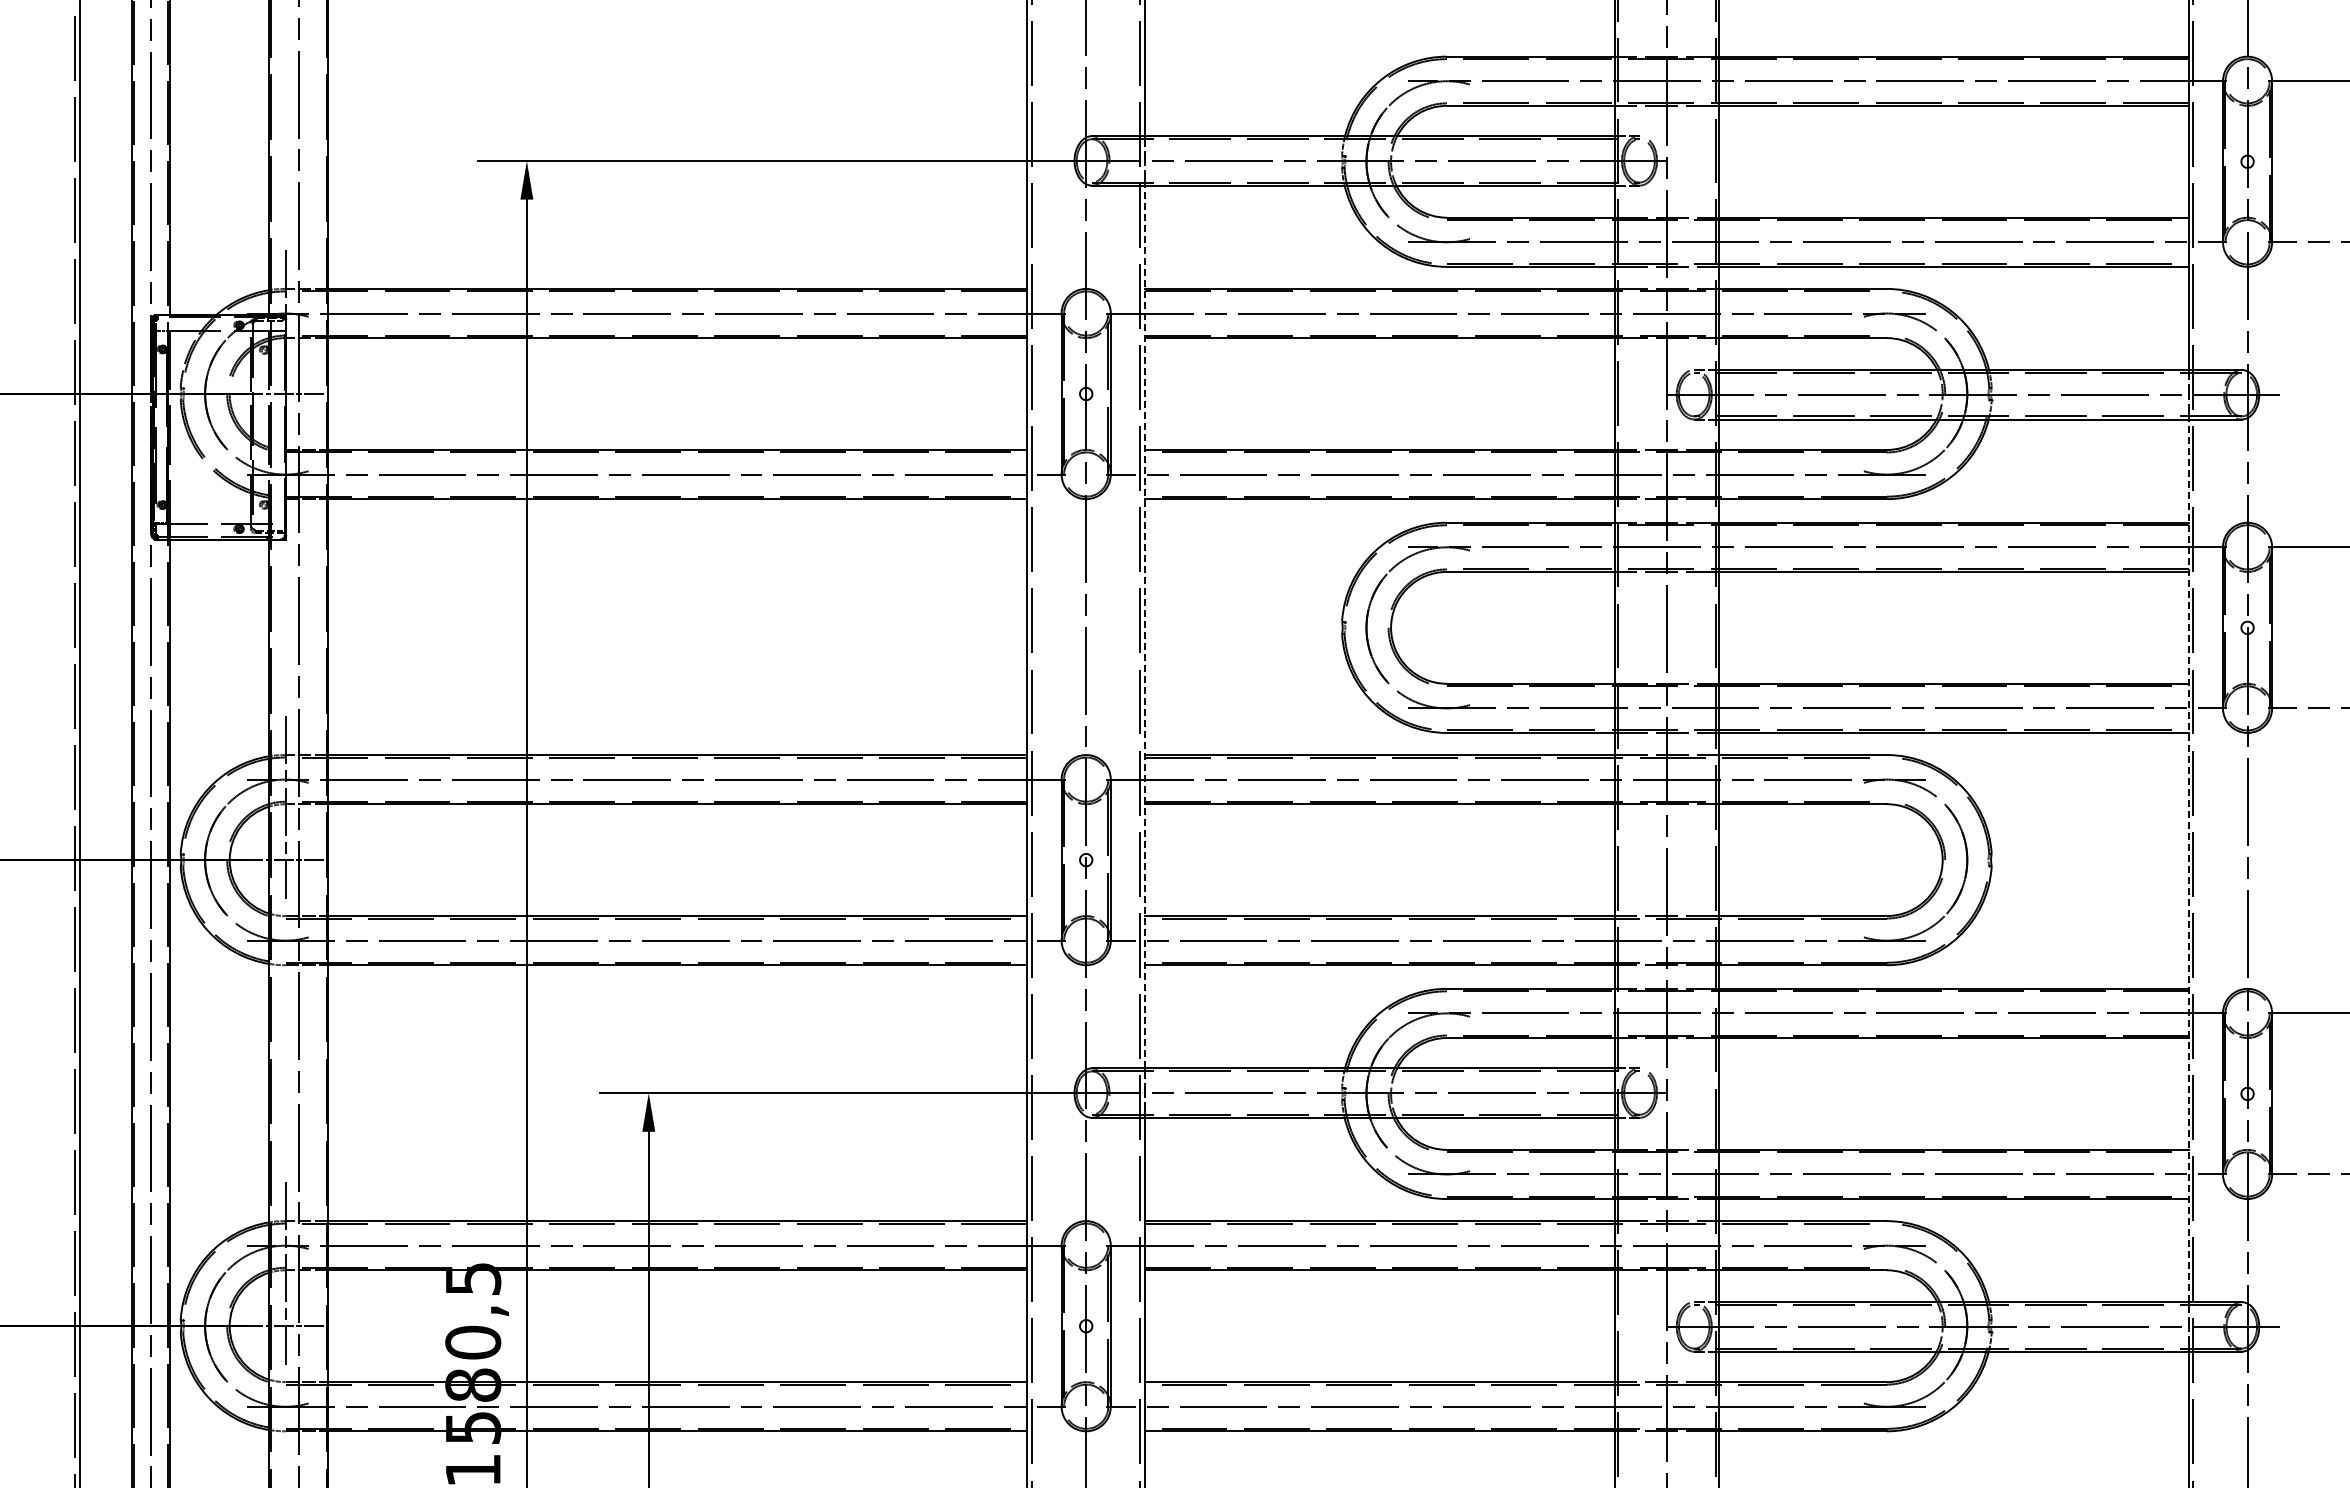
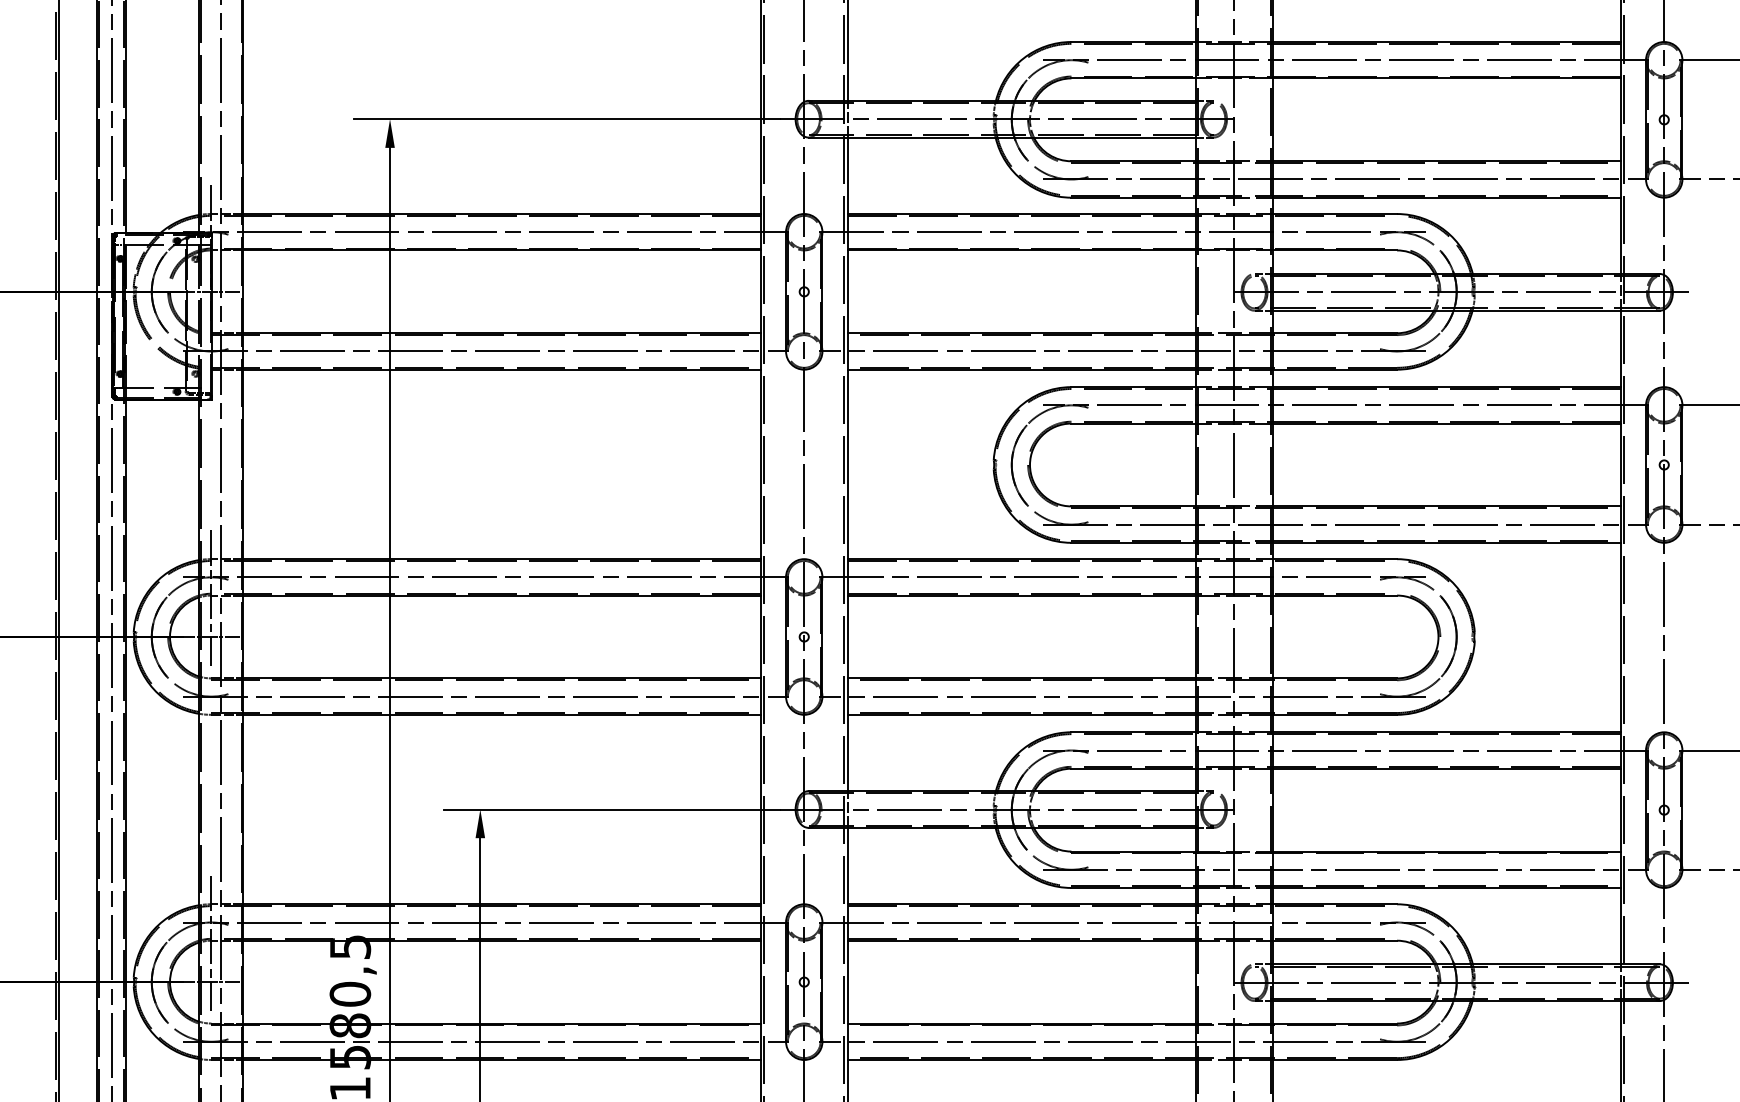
line: (1145, 626) -> (848, 463), dashed -> solid
line: (2188, 860) -> (1620, 637), dashed -> solid

